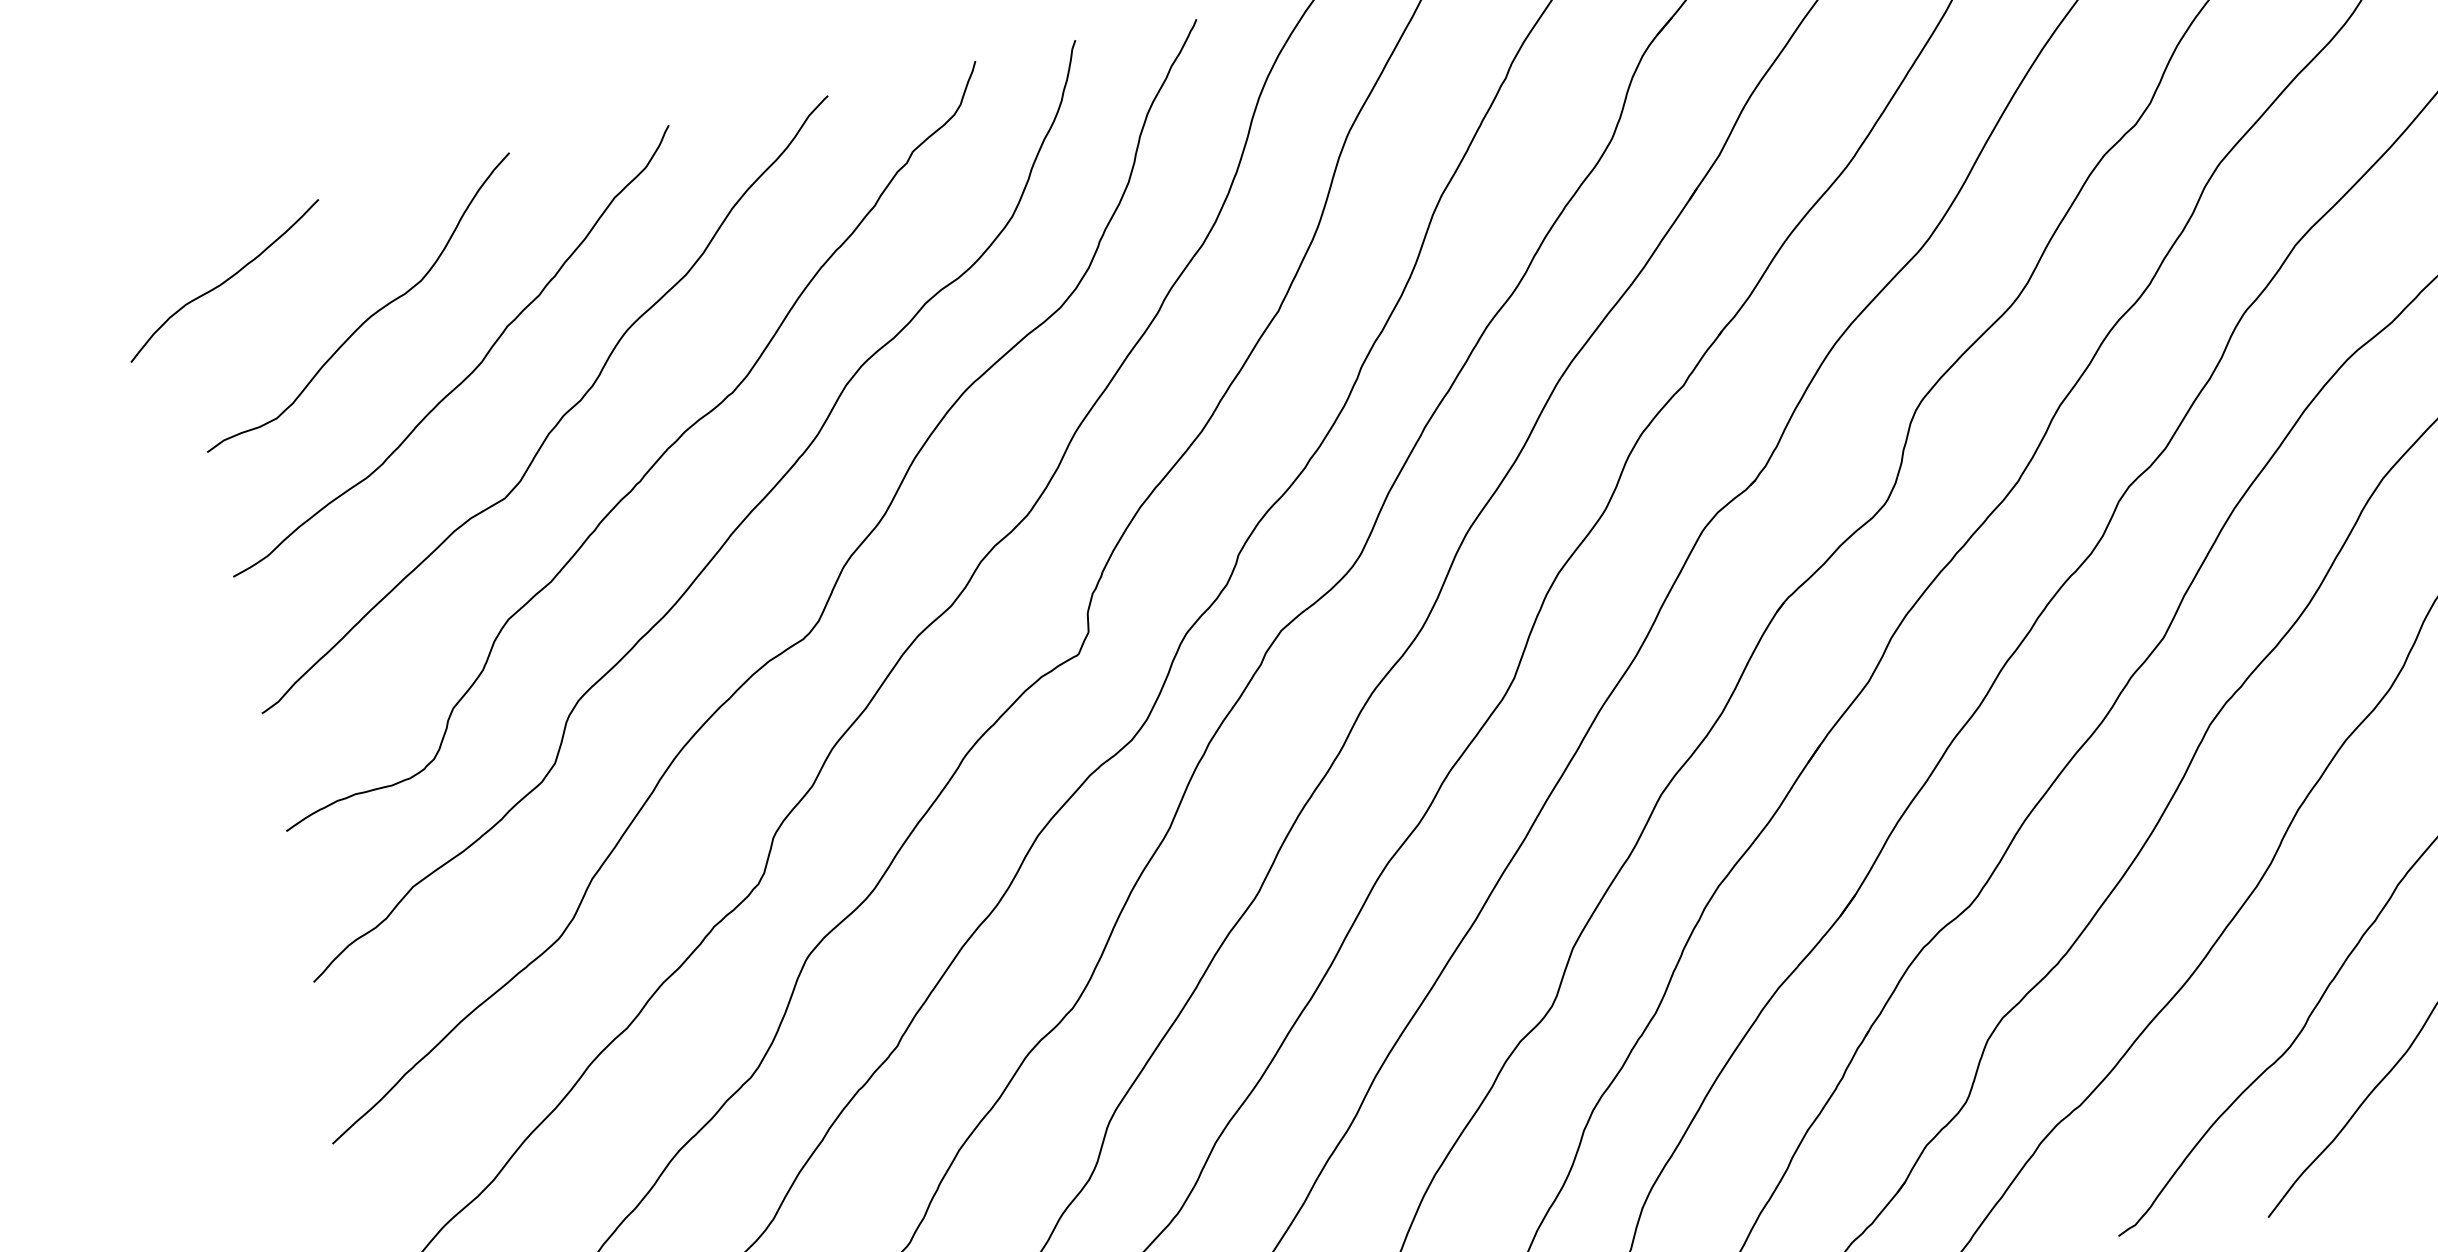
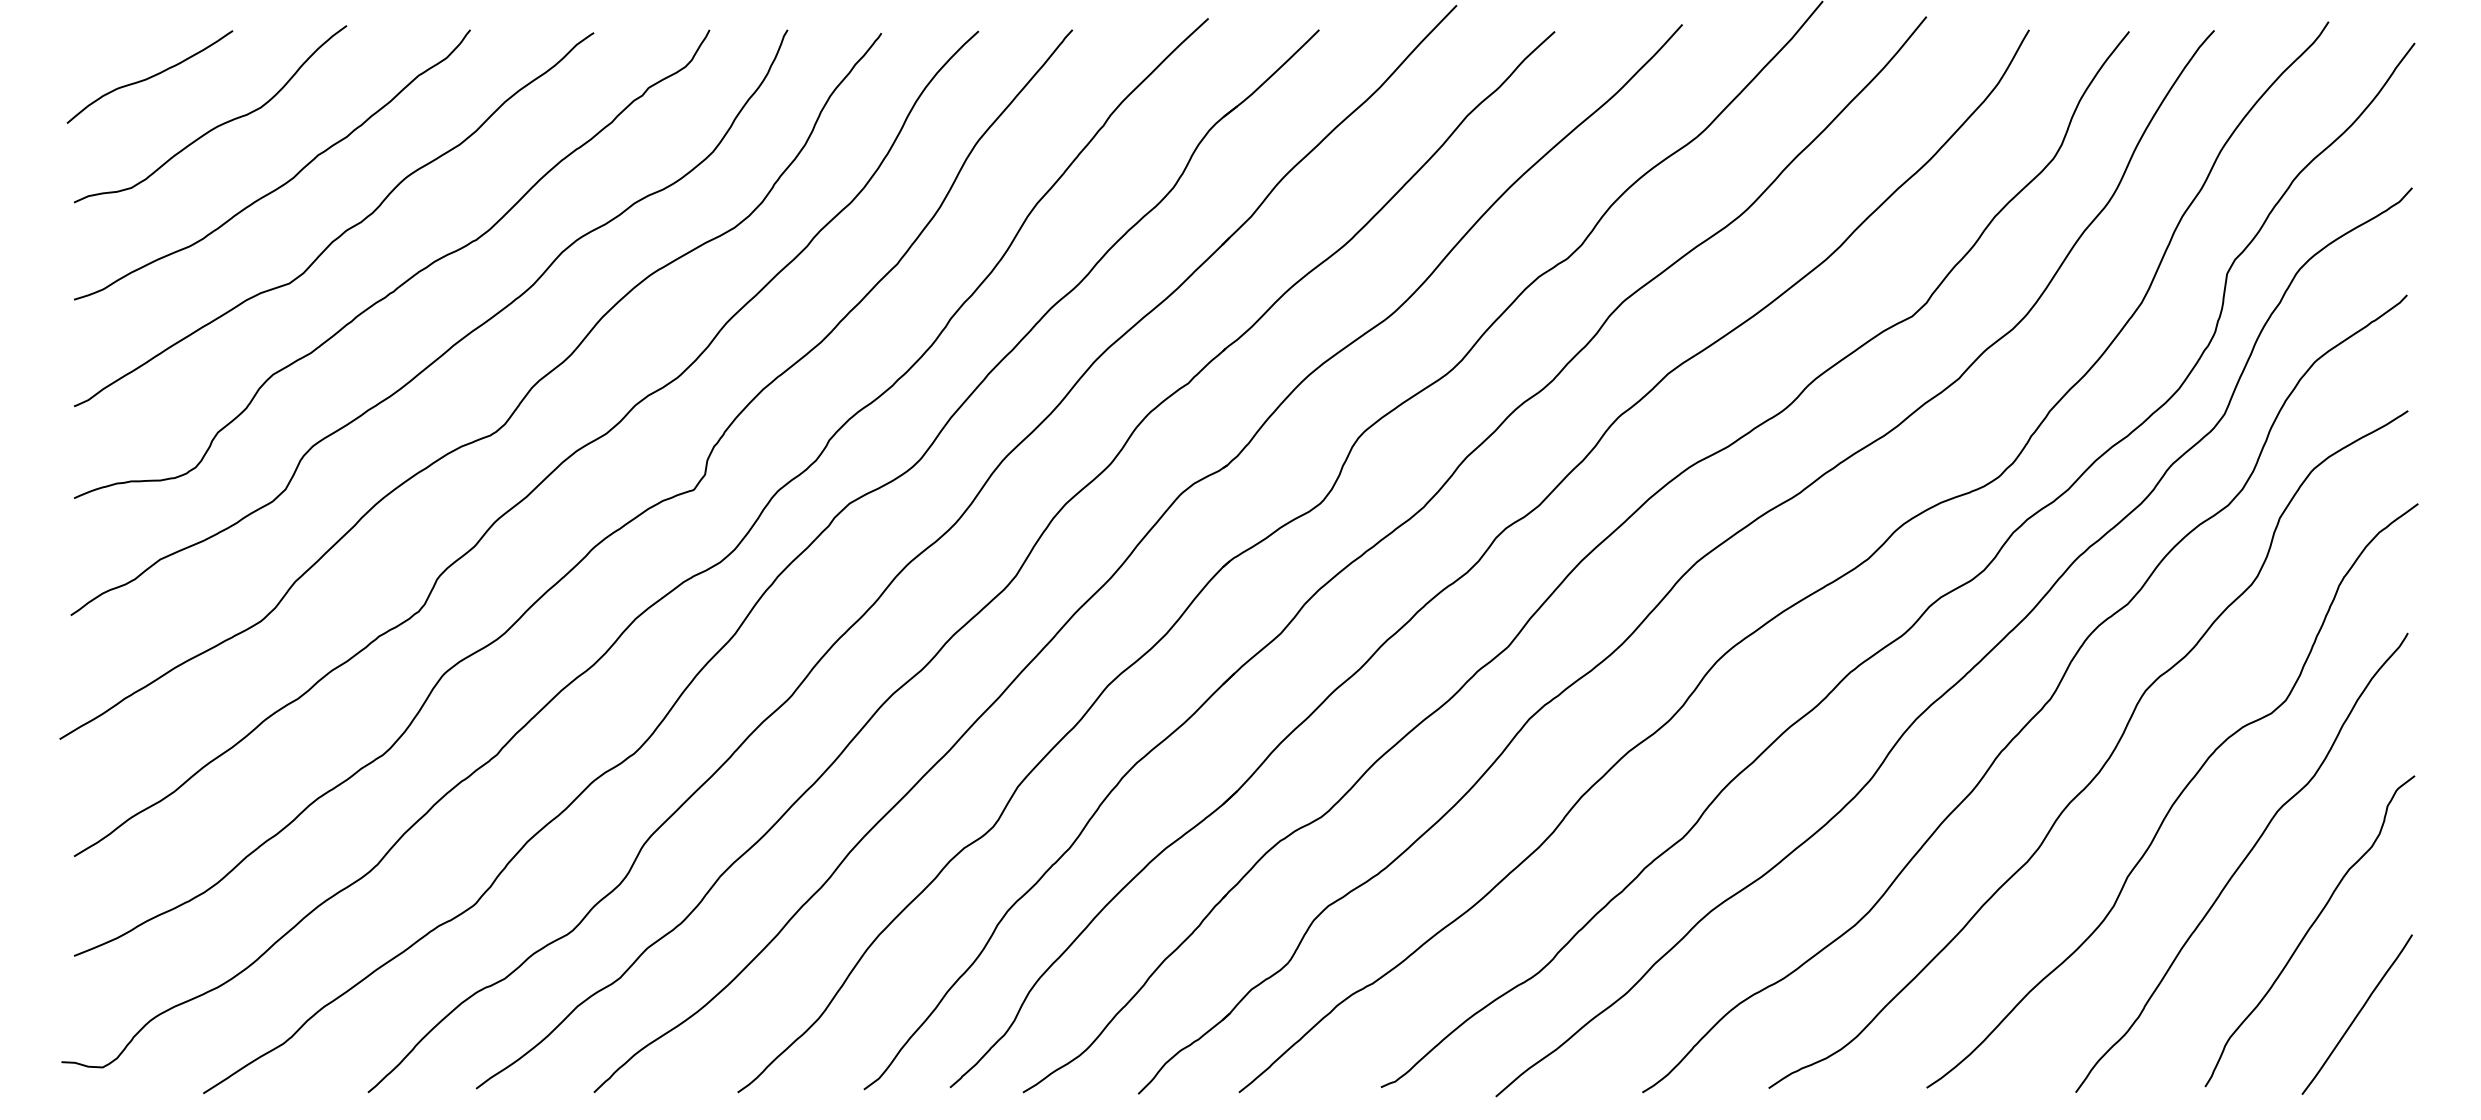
curve: (224, 280) -> (149, 76), moved

